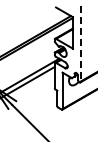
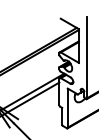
line: (80, 43) -> (87, 57), dashed -> solid

